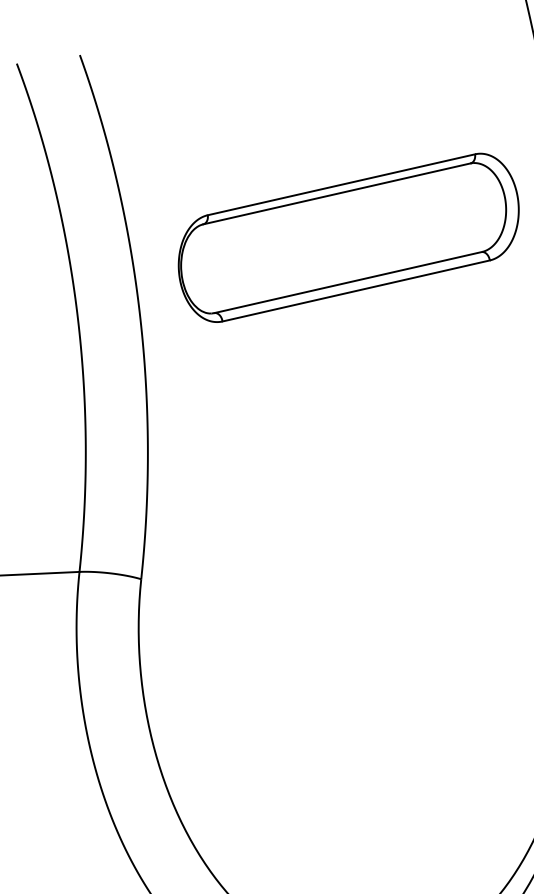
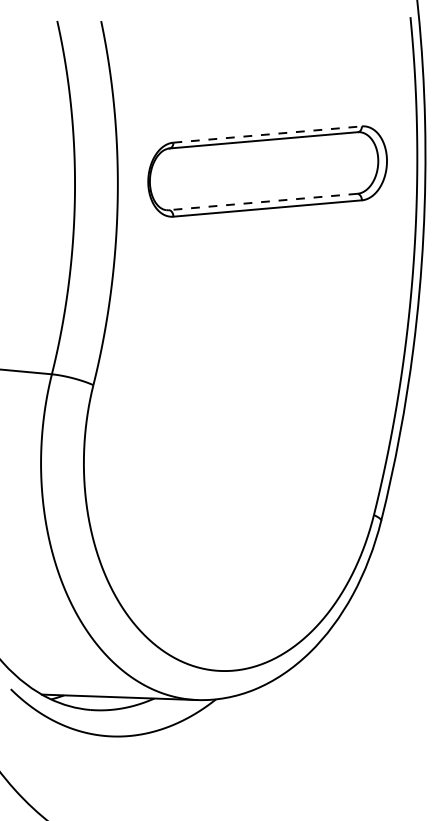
line: (341, 184) -> (267, 134), solid -> dashed
line: (348, 281) -> (263, 201), solid -> dashed

